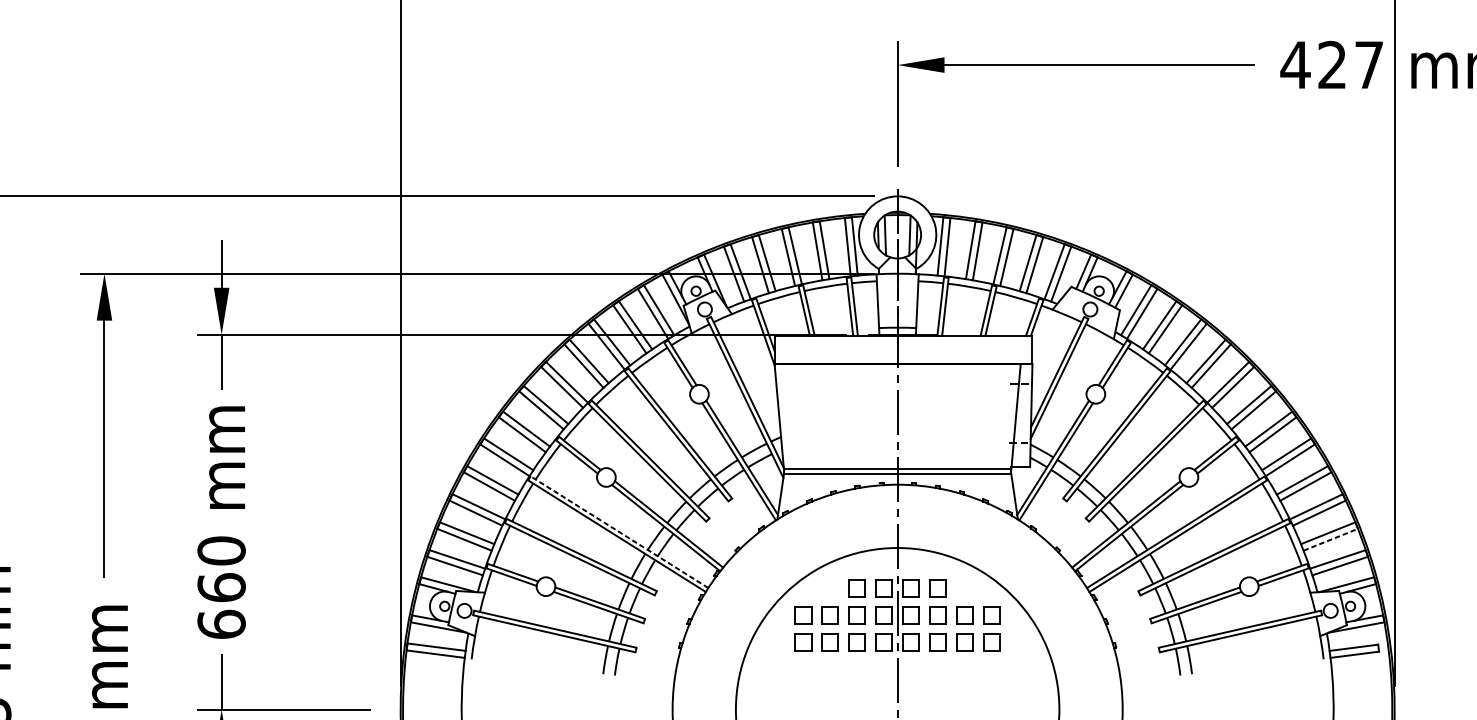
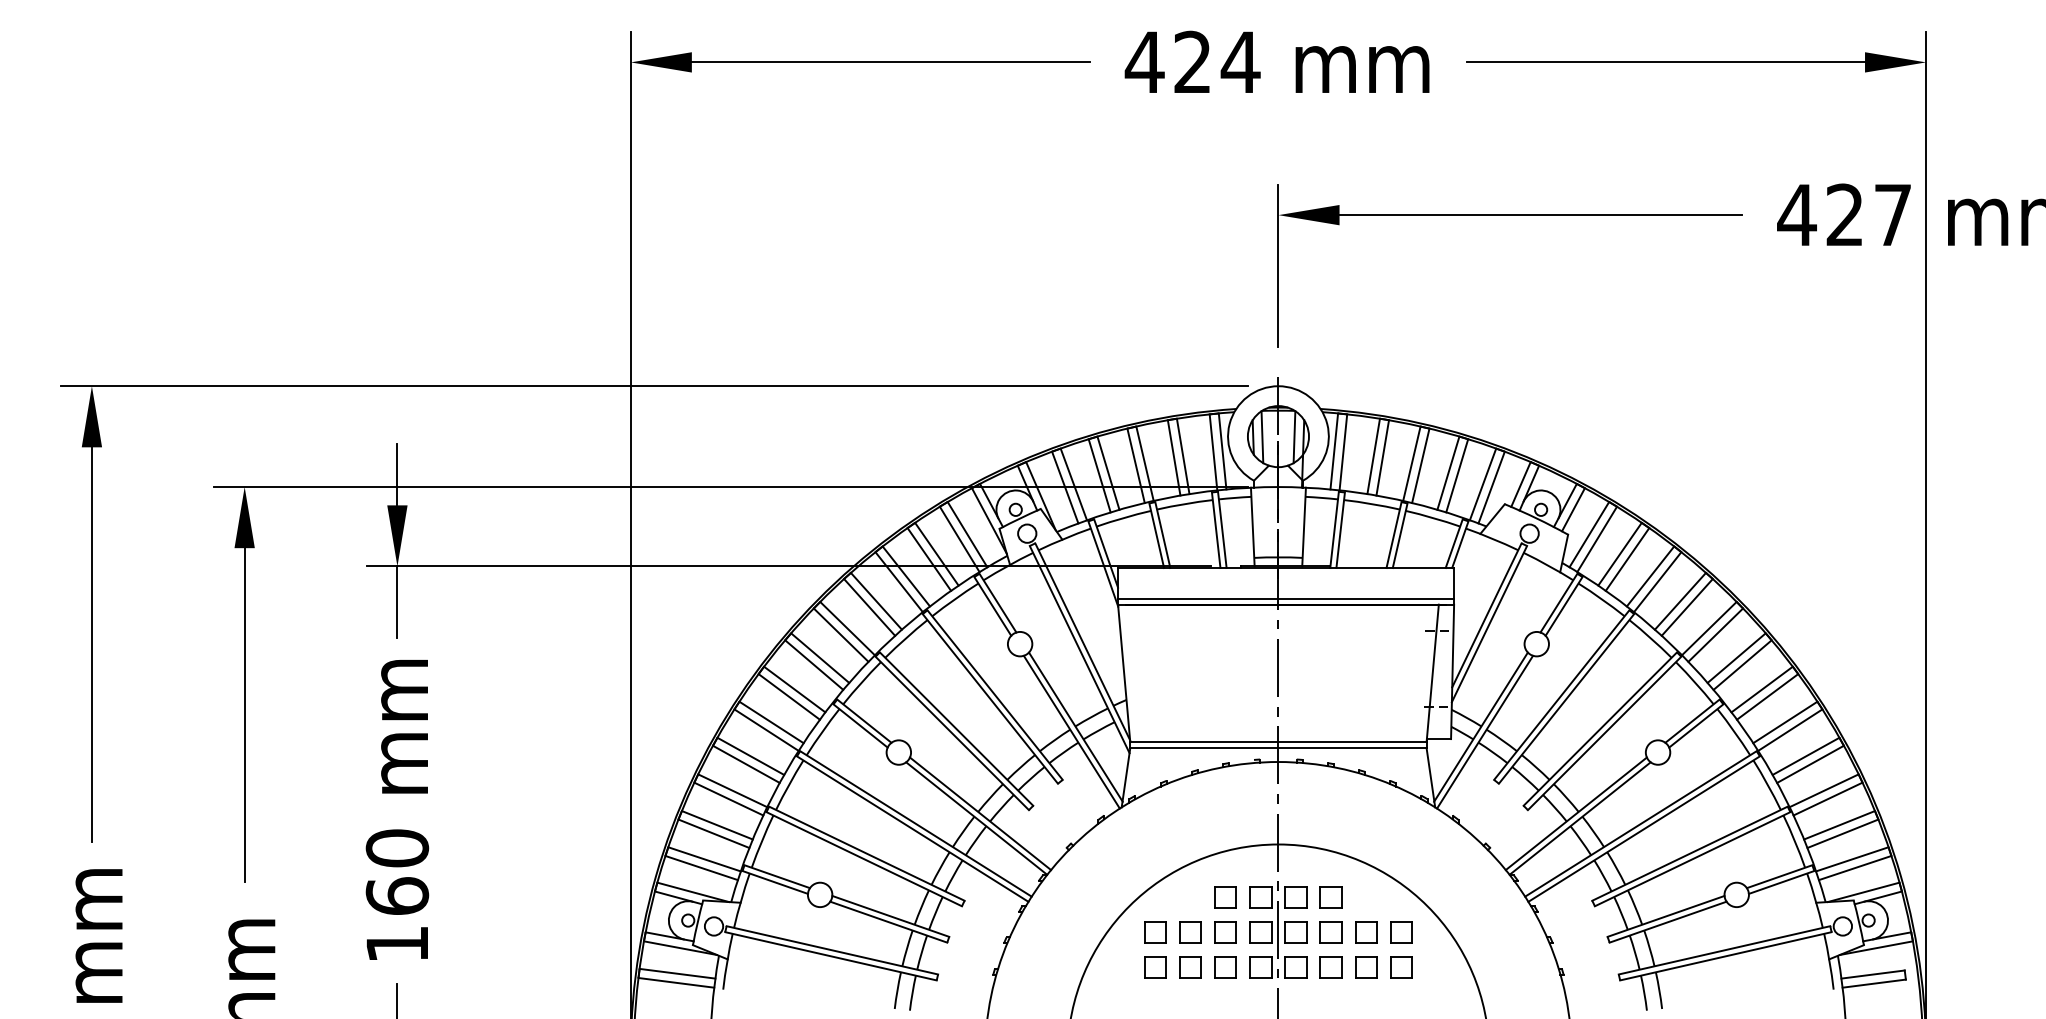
line: (903, 359) -> (1286, 598), added
line: (619, 531) -> (915, 823), dashed -> solid
line: (1331, 539) -> (1843, 833), dashed -> solid
text: (221, 623) -> (397, 943), 660 -> 160

